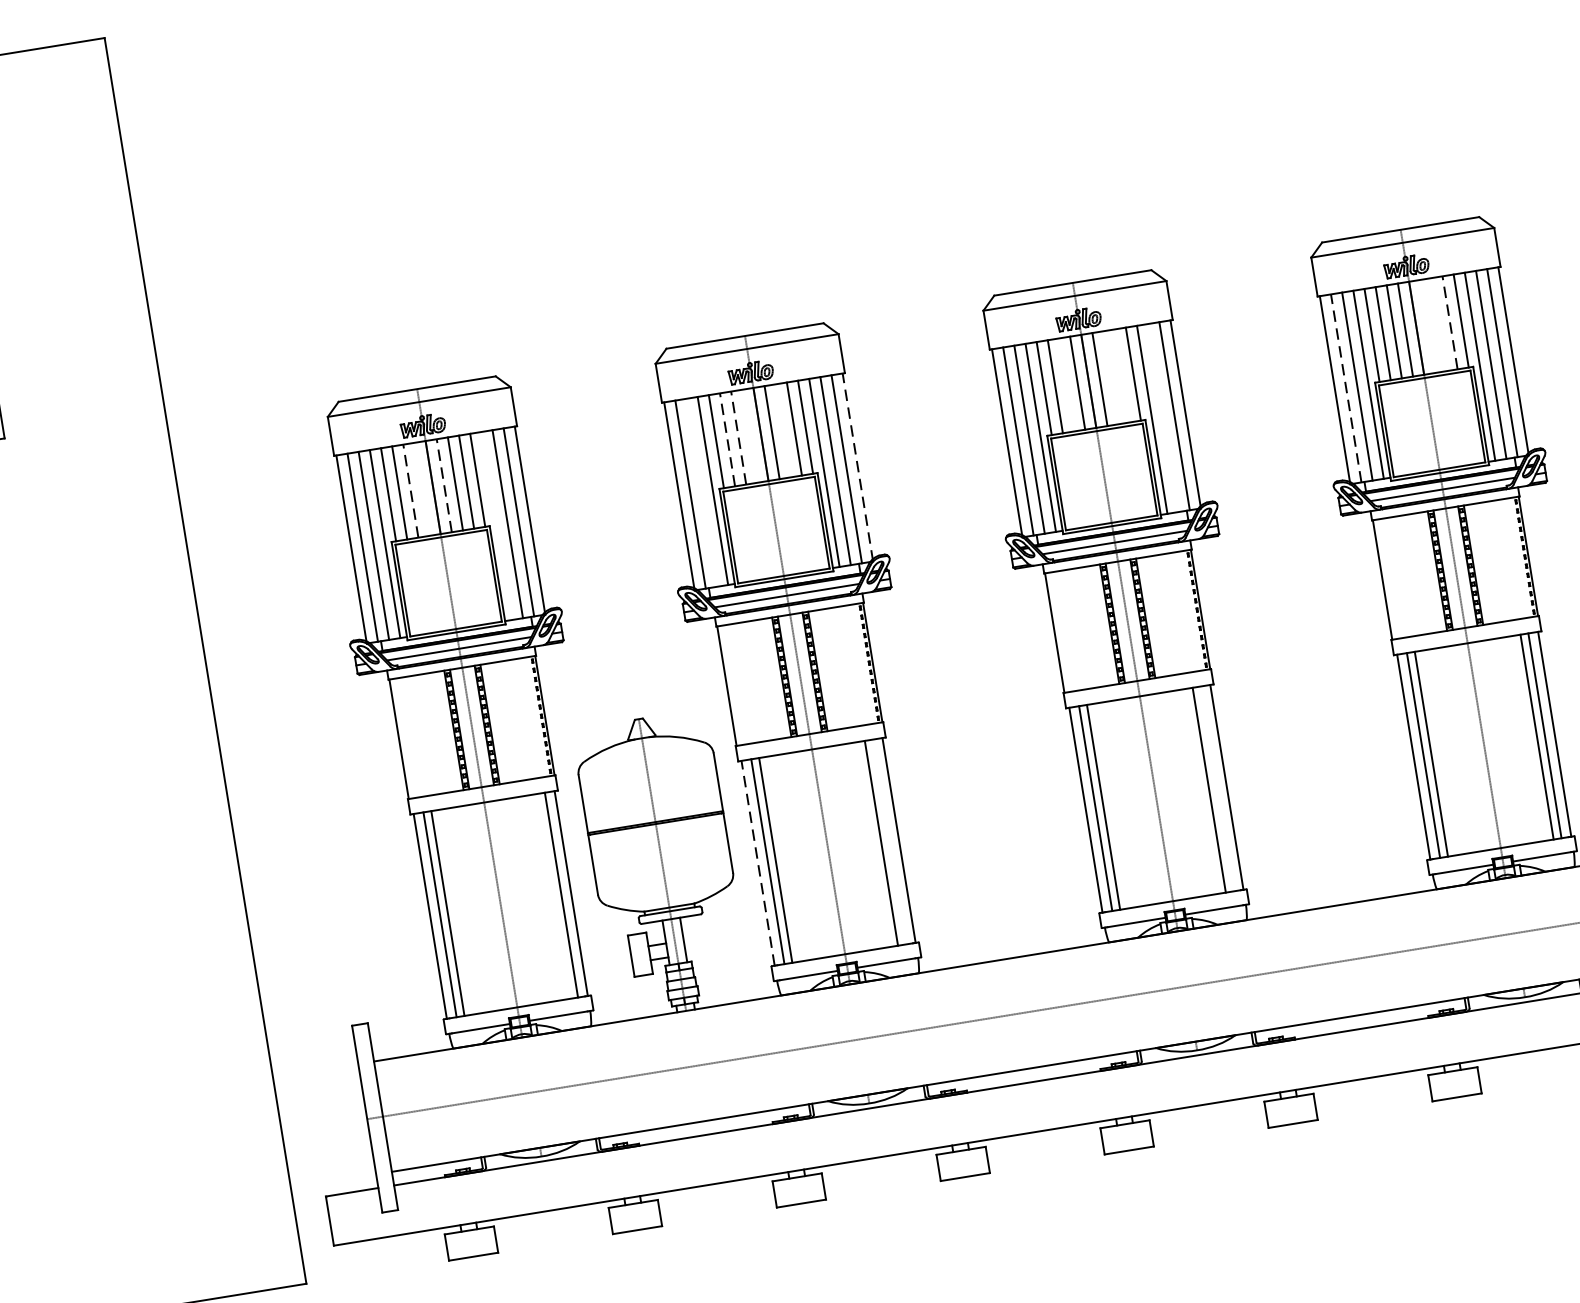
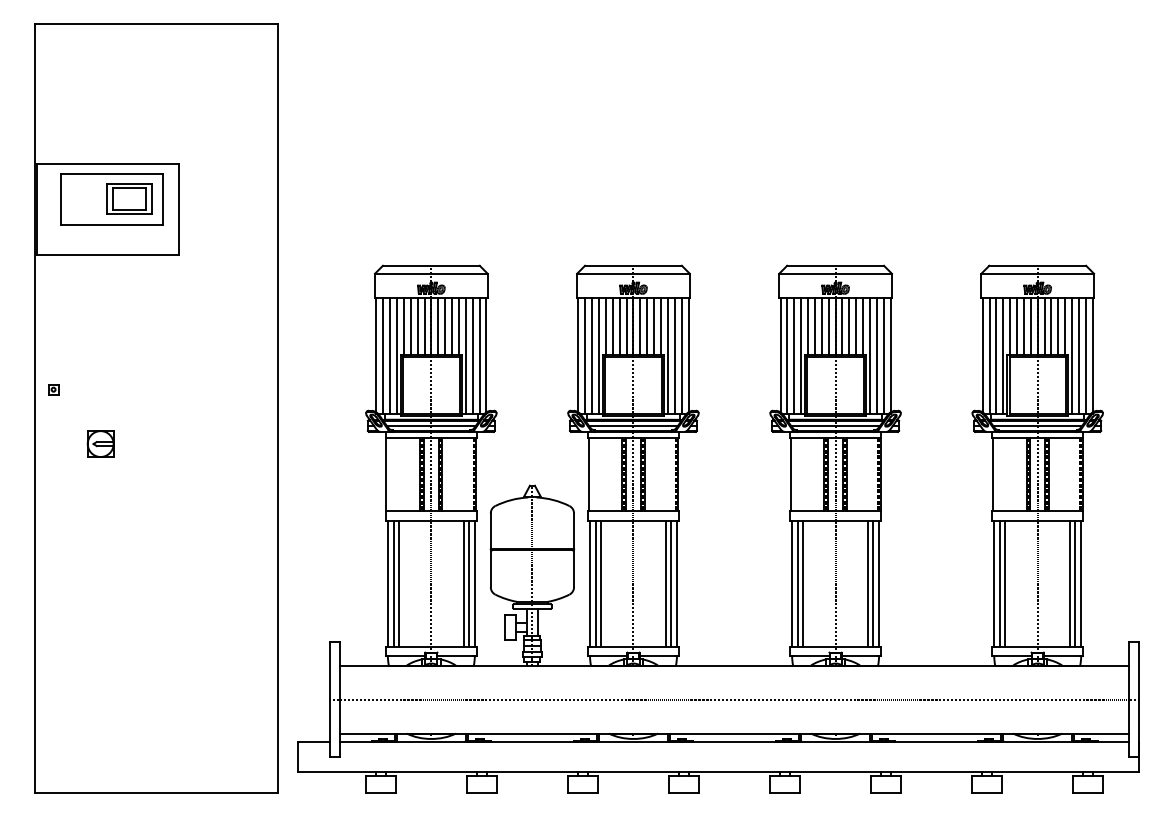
line: (1450, 322) -> (1058, 326), dashed -> solid
line: (1438, 324) -> (1051, 326), added
line: (1427, 326) -> (1044, 326), added
line: (1122, 375) -> (856, 326), added
line: (1111, 377) -> (849, 326), added
line: (1065, 385) -> (821, 326), added
line: (1346, 387) -> (989, 355), dashed -> solid
line: (1162, 417) -> (876, 355), added
line: (783, 430) -> (647, 326), added
line: (749, 436) -> (626, 326), added
line: (738, 438) -> (619, 326), dashed -> solid
line: (726, 439) -> (612, 326), dashed -> solid
line: (857, 467) -> (688, 355), dashed -> solid
line: (444, 485) -> (438, 326), dashed -> solid
line: (422, 489) -> (424, 326), added
line: (410, 491) -> (417, 326), dashed -> solid
line: (702, 492) -> (592, 355), added
line: (496, 525) -> (465, 355), added
line: (1217, 788) -> (873, 583), added
line: (888, 841) -> (670, 583), added
line: (758, 862) -> (590, 583), dashed -> solid
line: (552, 895) -> (463, 583), added

